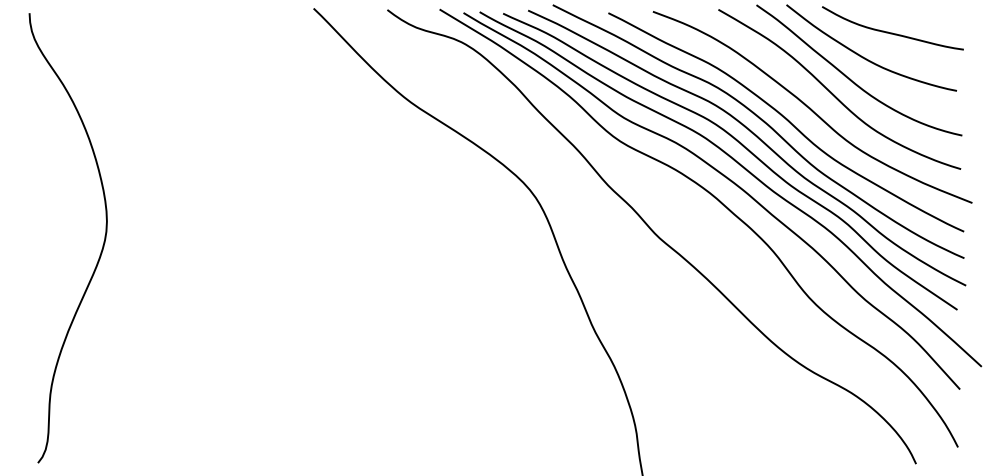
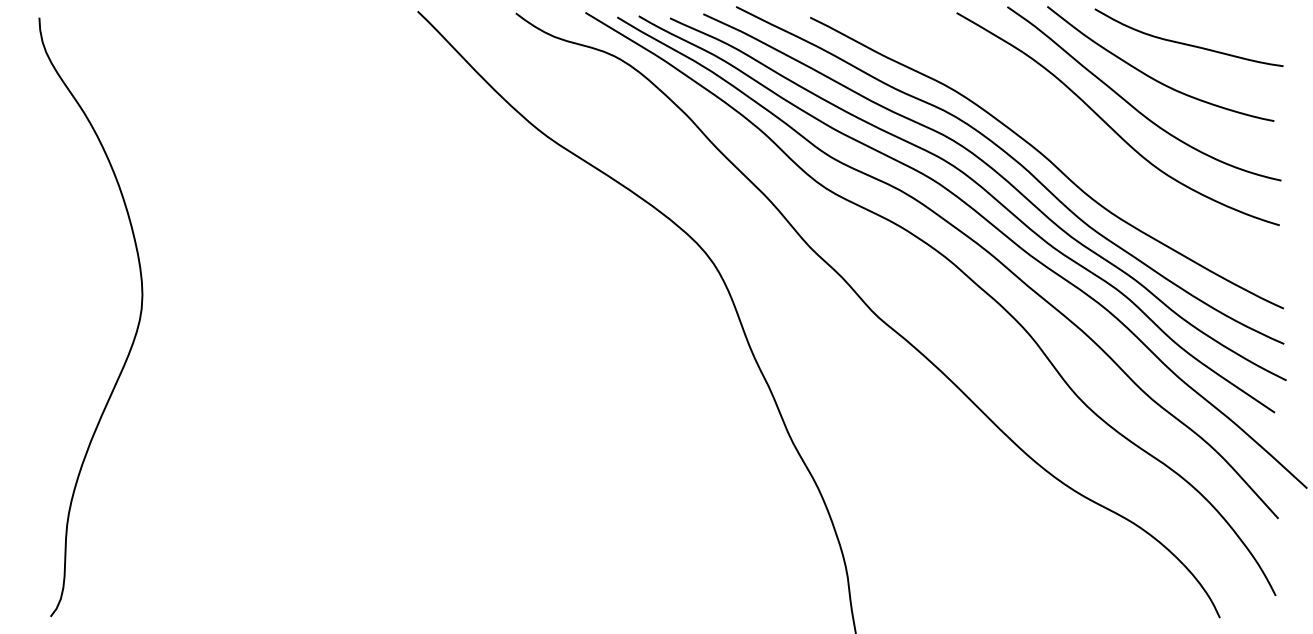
curve: (811, 108) -> (1080, 144), removed

